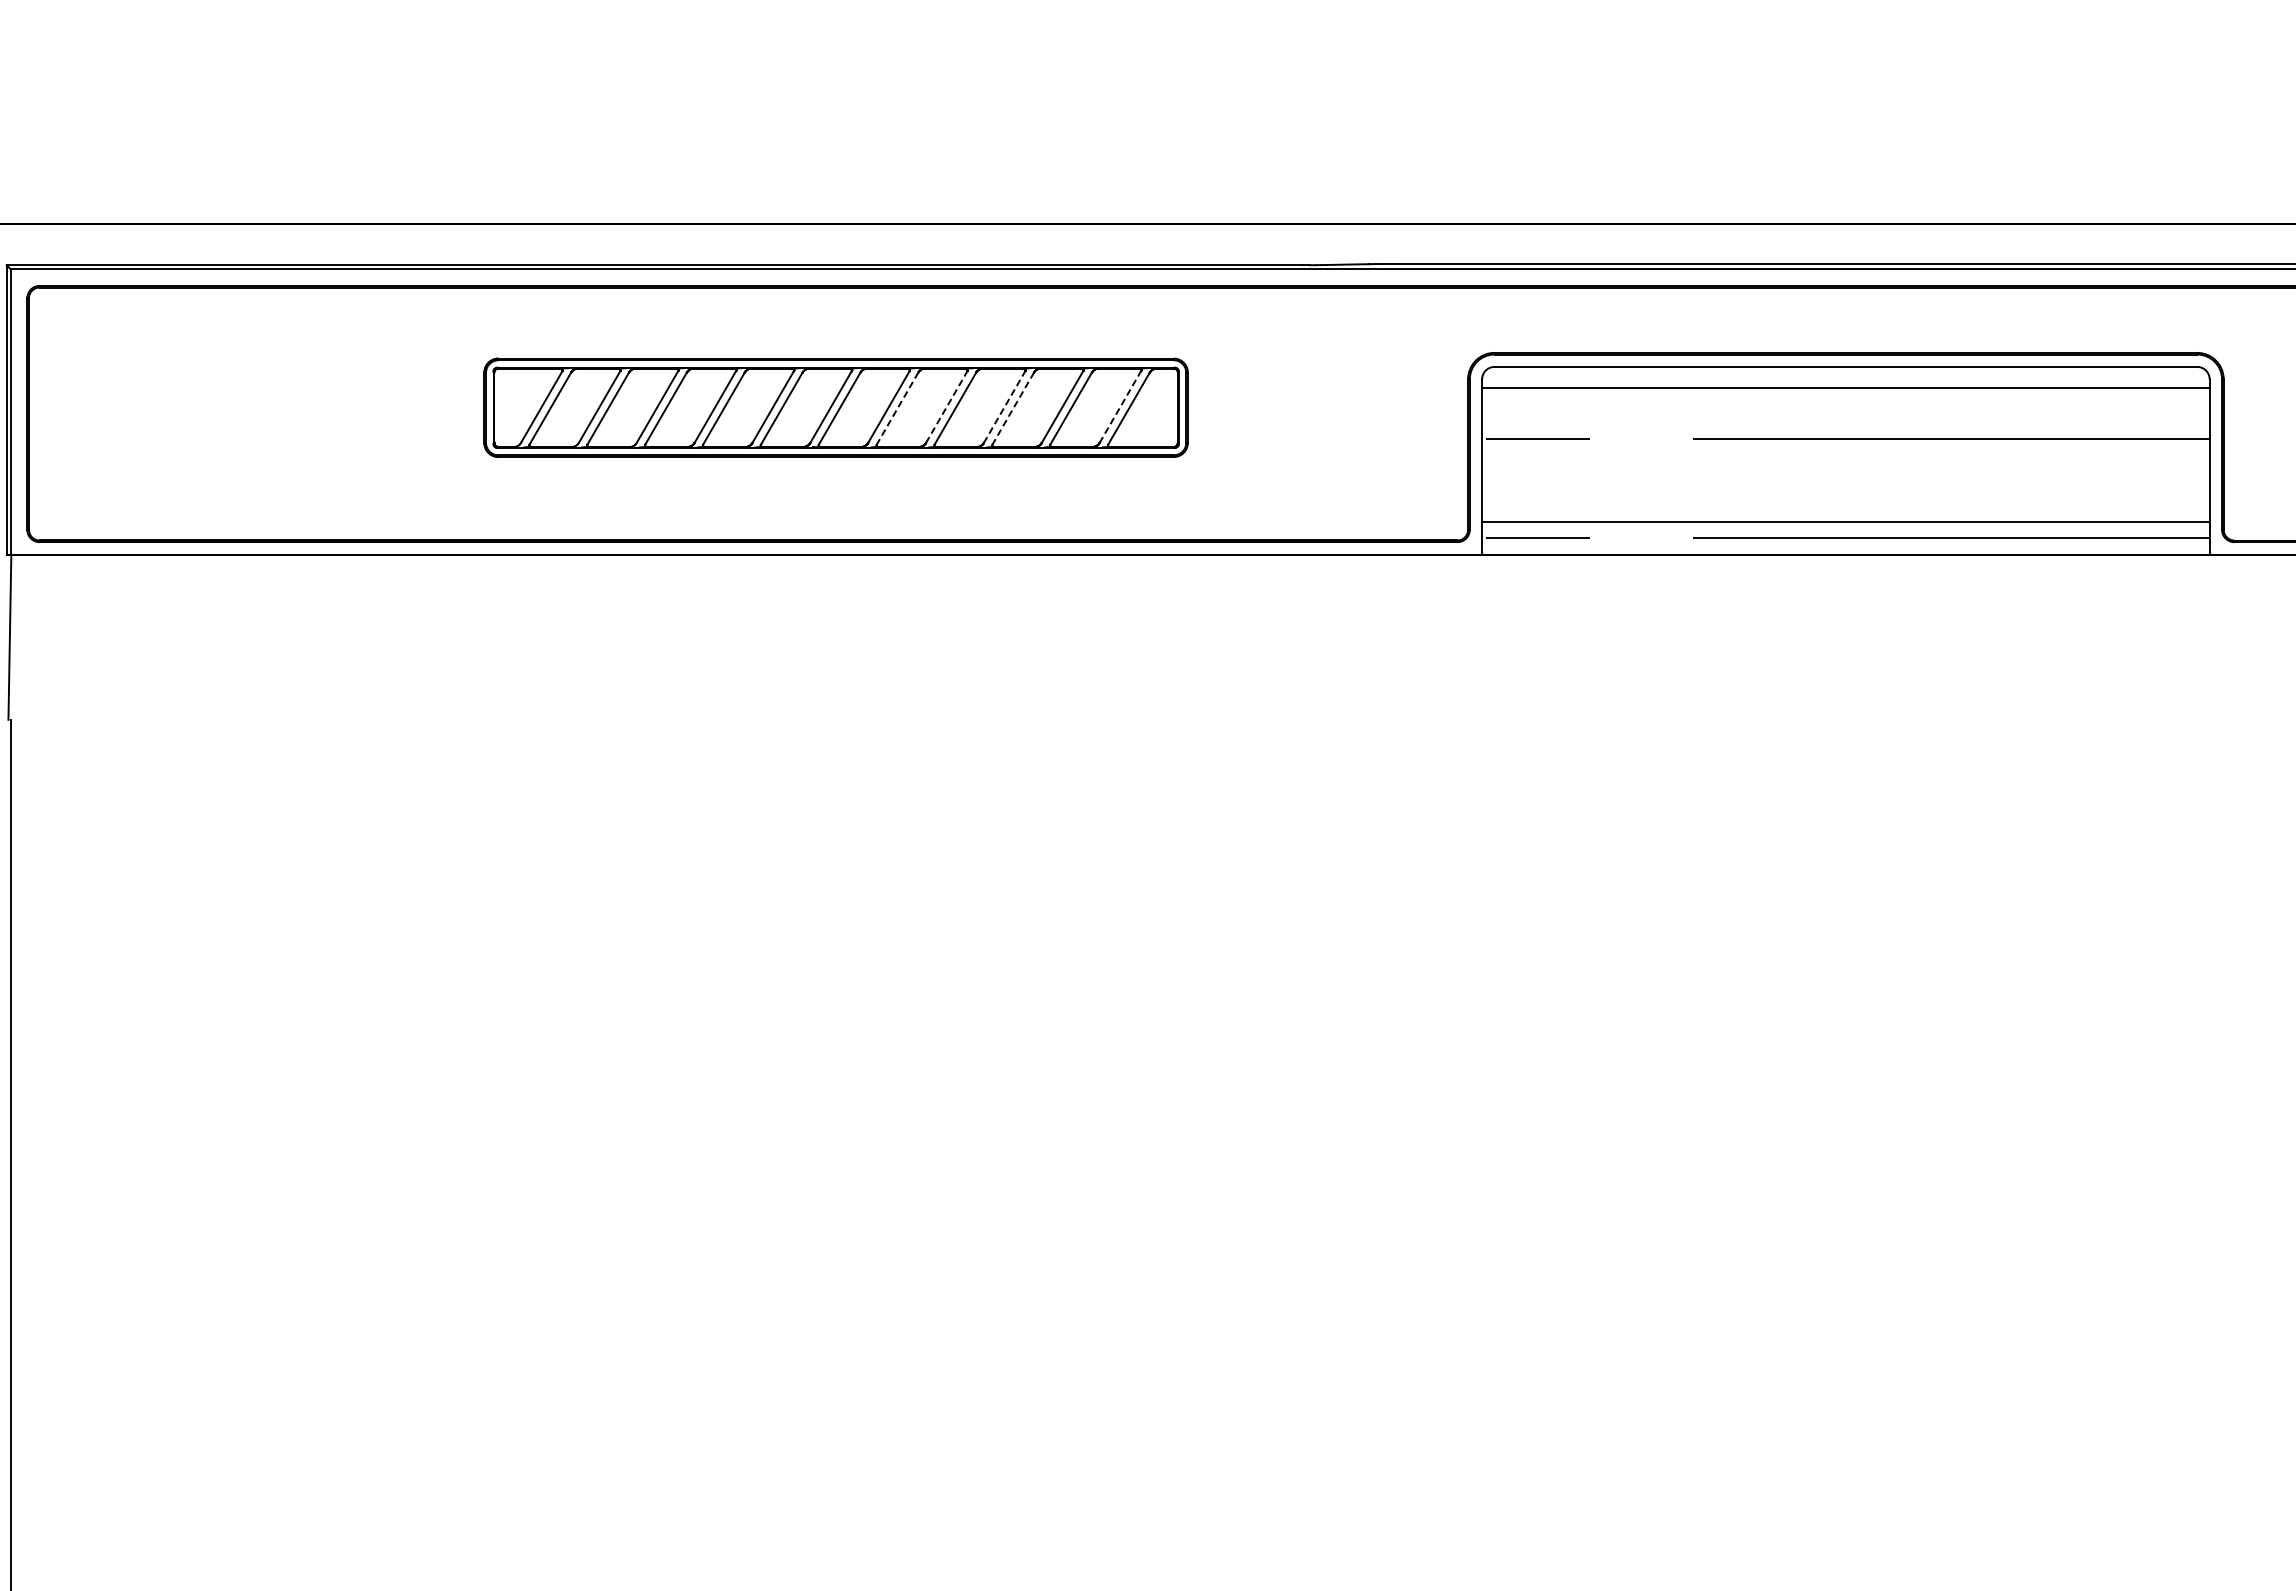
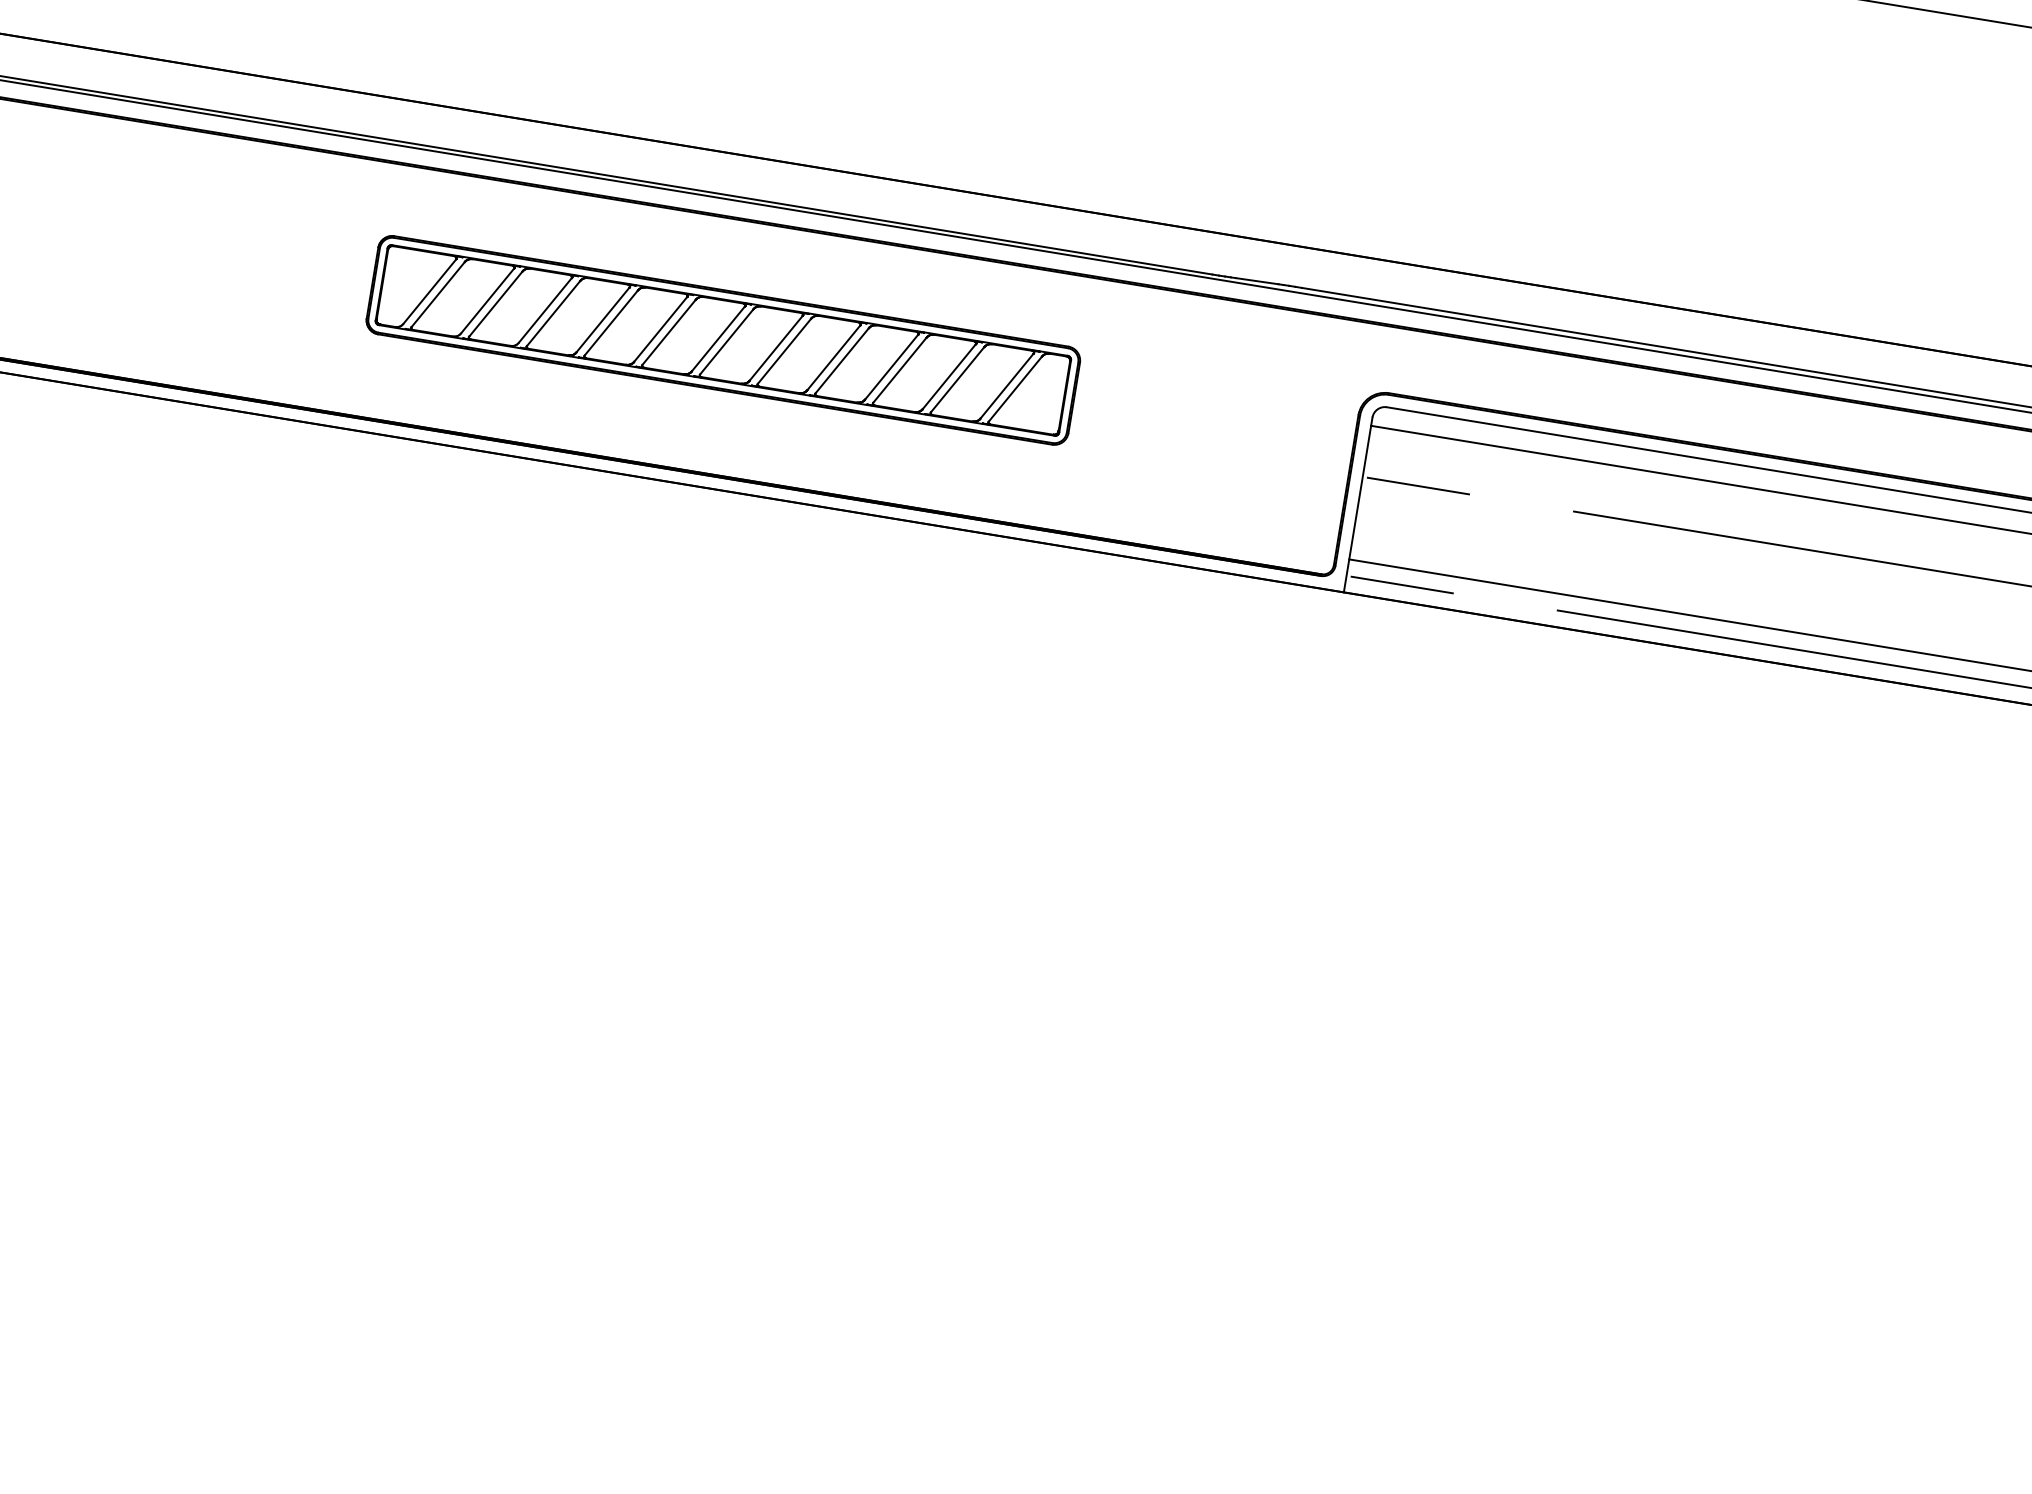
line: (946, 406) -> (833, 357), dashed -> solid
line: (1004, 406) -> (891, 366), dashed -> solid
line: (1120, 406) -> (1007, 385), dashed -> solid
line: (897, 408) -> (784, 351), dashed -> solid
line: (1013, 408) -> (900, 370), dashed -> solid

